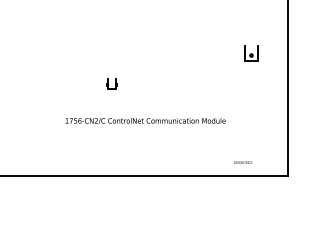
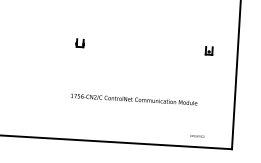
part: (251, 53) -> (209, 50), size x0.62
part: (111, 83) -> (79, 42), moved
text: (145, 121) -> (134, 100), moved

